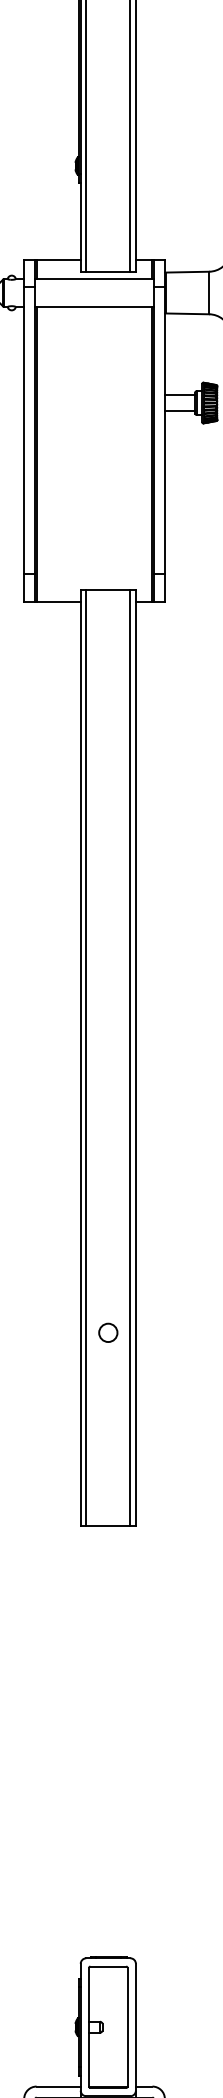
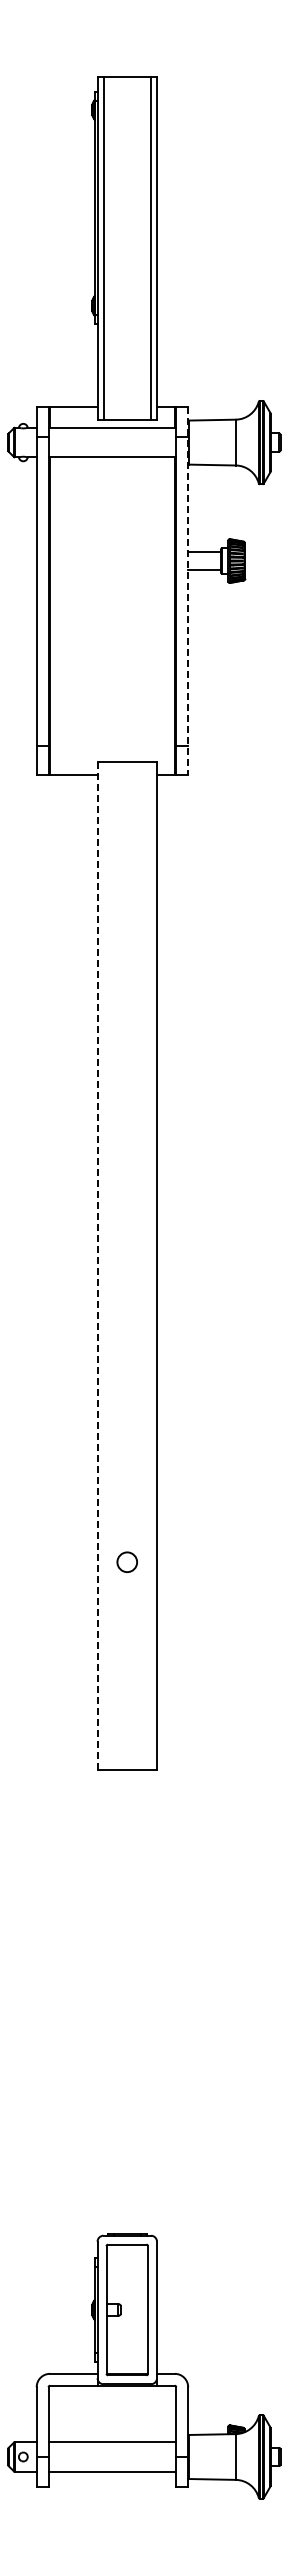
line: (165, 431) -> (188, 591), solid -> dashed
line: (86, 1057) -> (103, 1265), removed
line: (130, 1057) -> (151, 1265), removed
line: (80, 1058) -> (97, 1266), solid -> dashed

